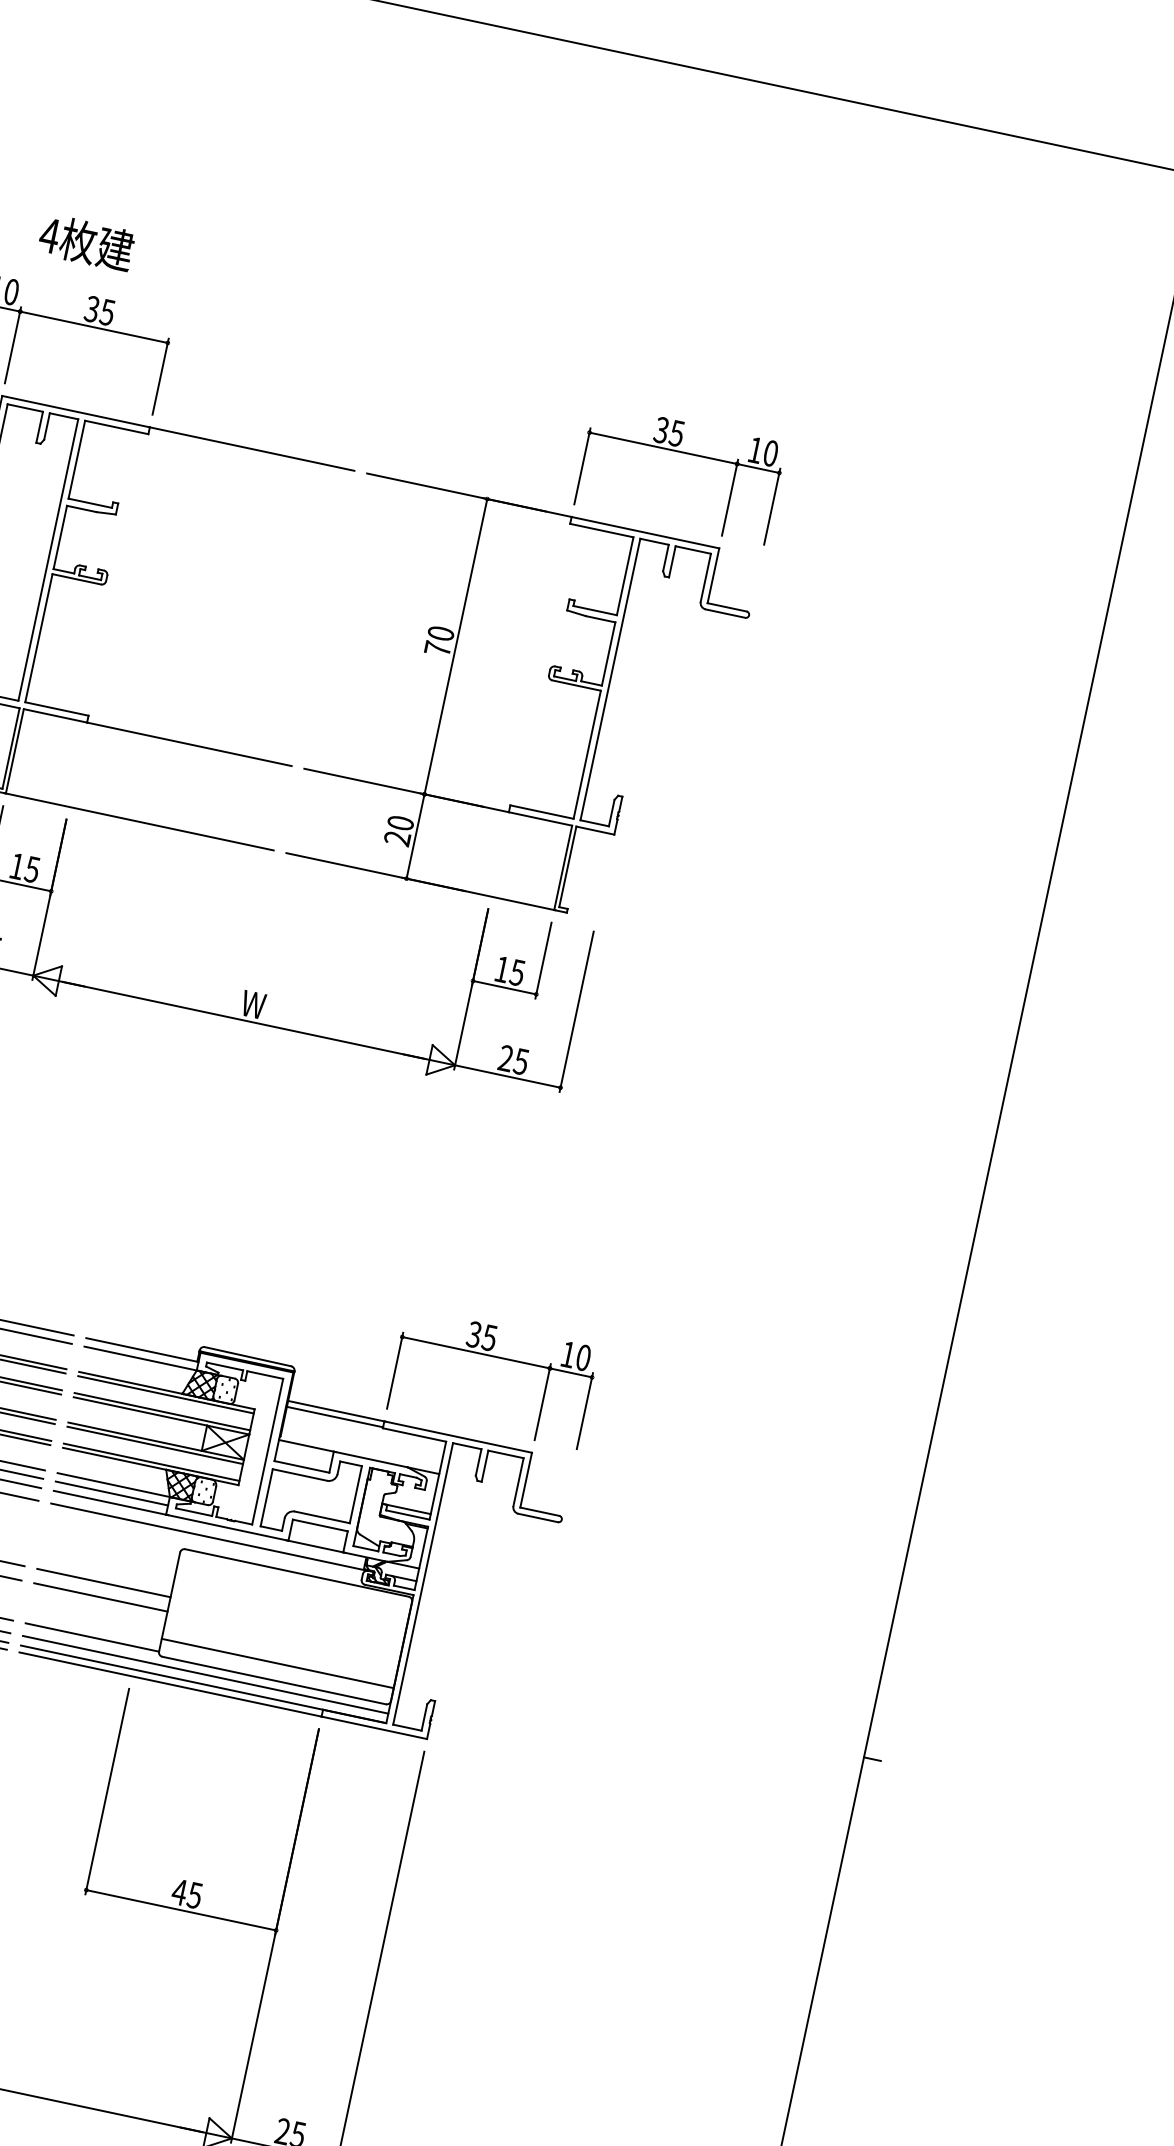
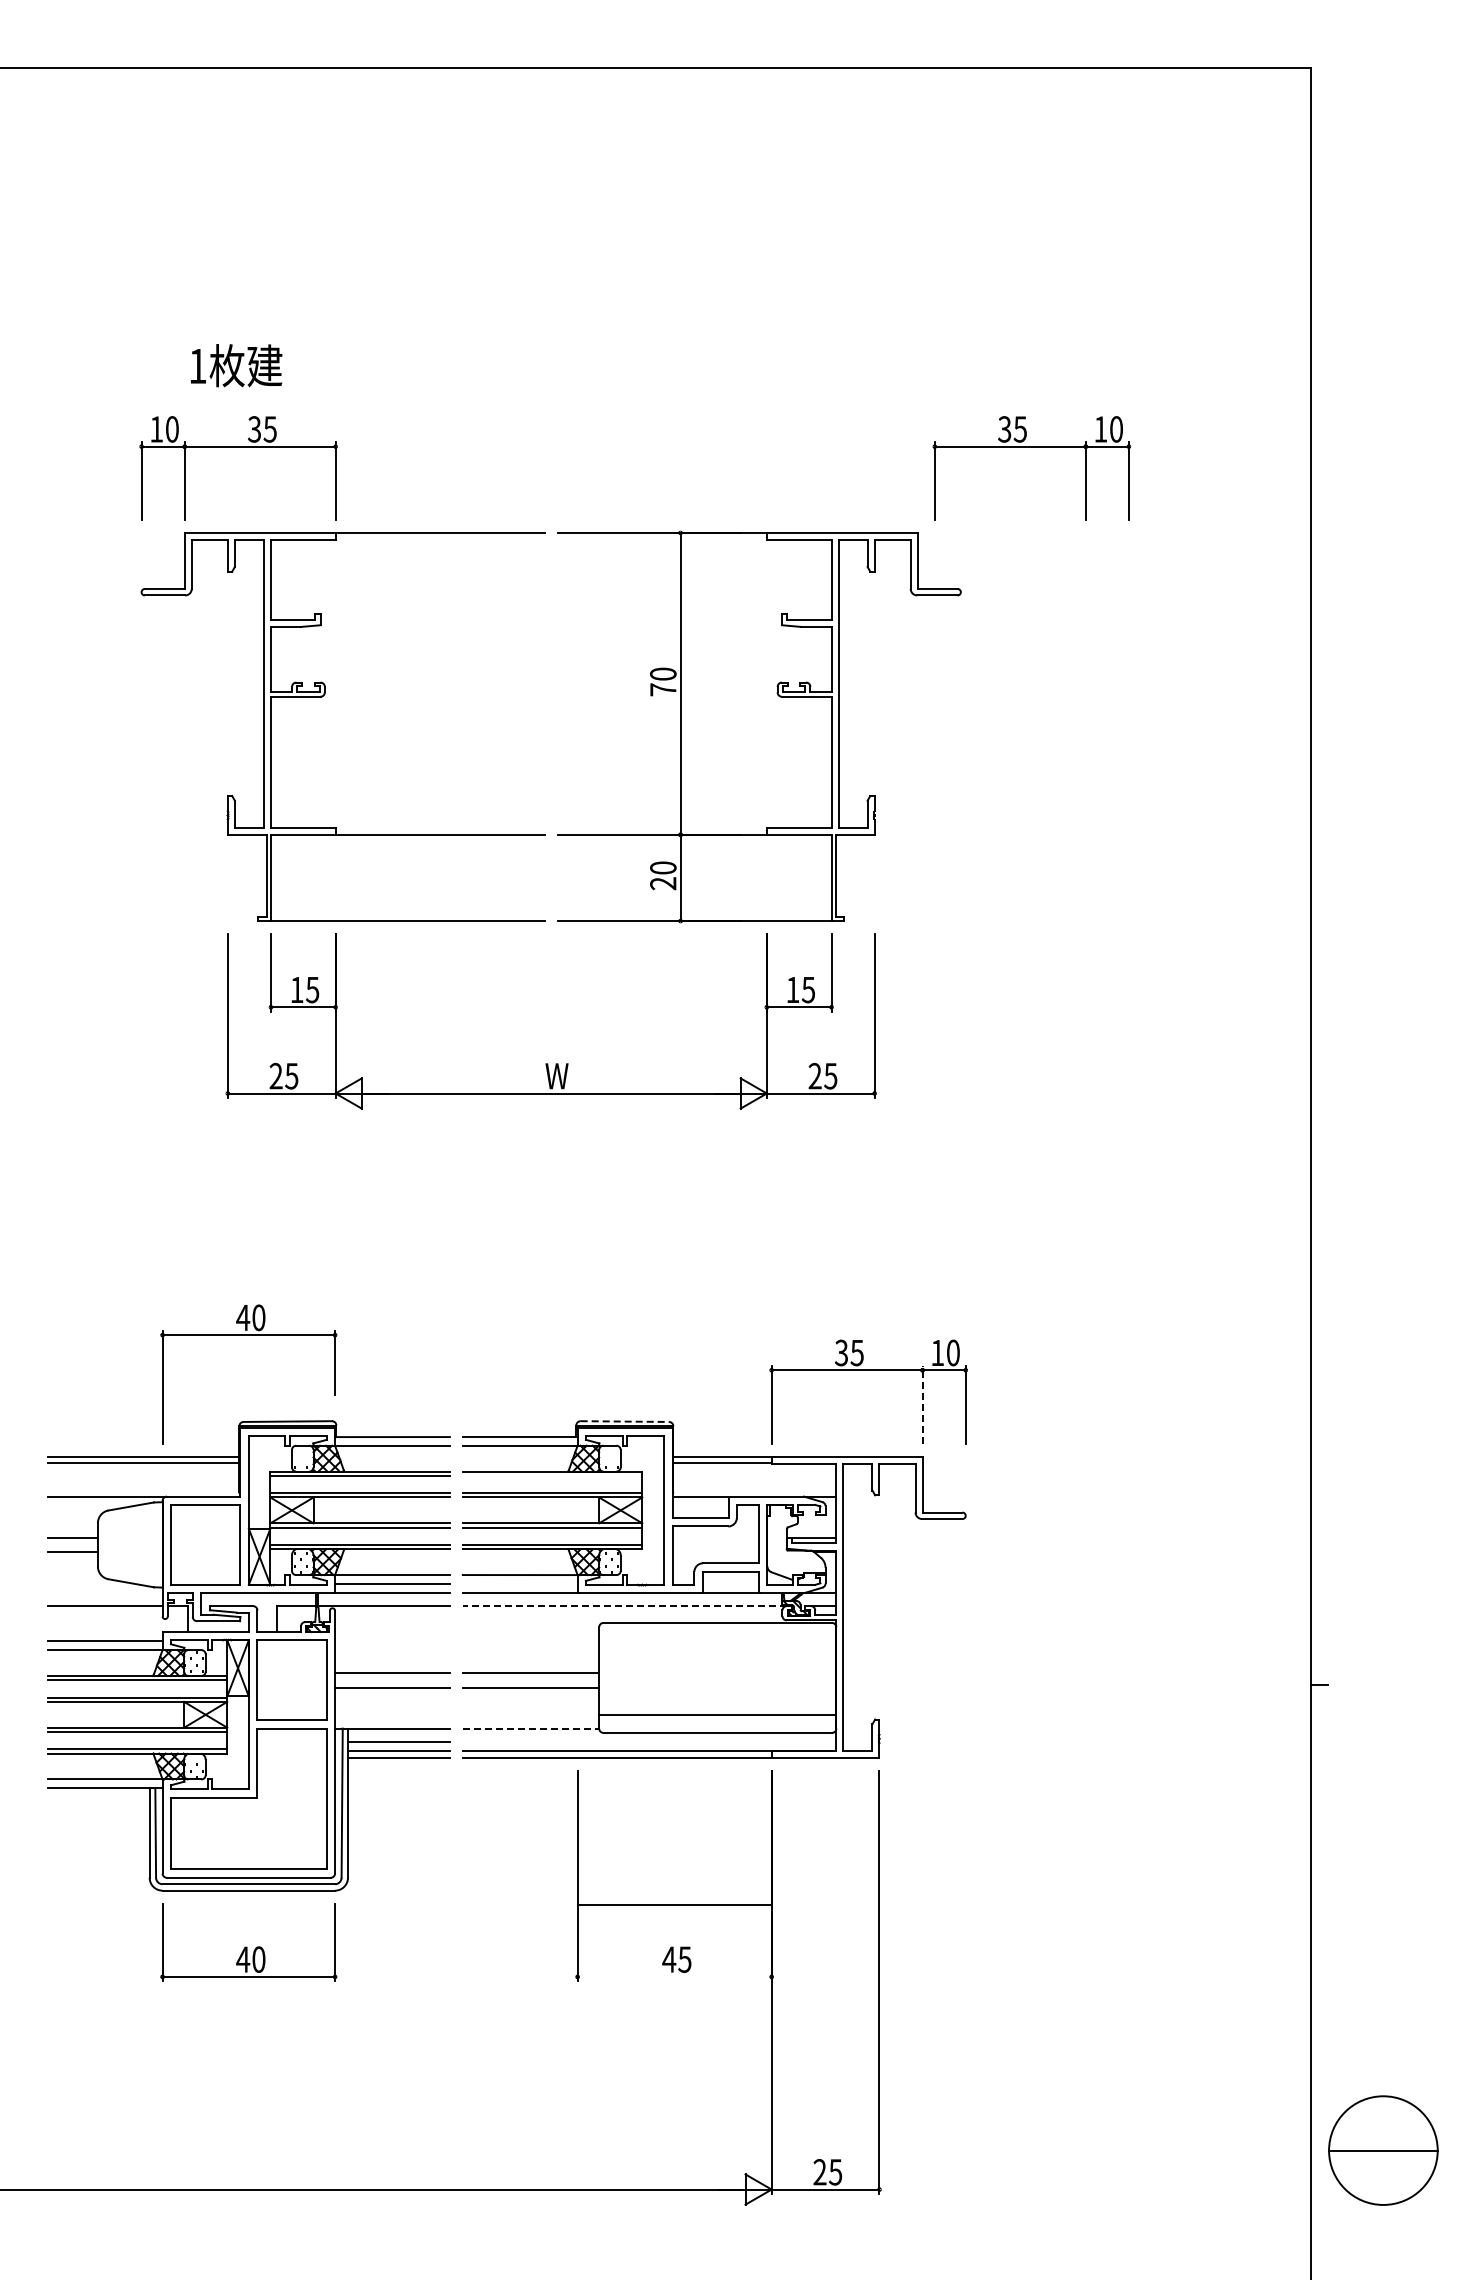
text: (49, 235) -> (197, 366), 4 -> 1
part: (683, 453) -> (1031, 447), moved
line: (248, 1356) -> (625, 1421), solid -> dashed
line: (166, 1394) -> (552, 1475), removed
line: (542, 1401) -> (922, 1404), solid -> dashed
line: (111, 1493) -> (519, 1583), removed
line: (209, 1537) -> (624, 1606), solid -> dashed
line: (92, 1637) -> (531, 1728), solid -> dashed
line: (205, 1674) -> (649, 1741), removed
line: (181, 1909) -> (674, 1904), moved

